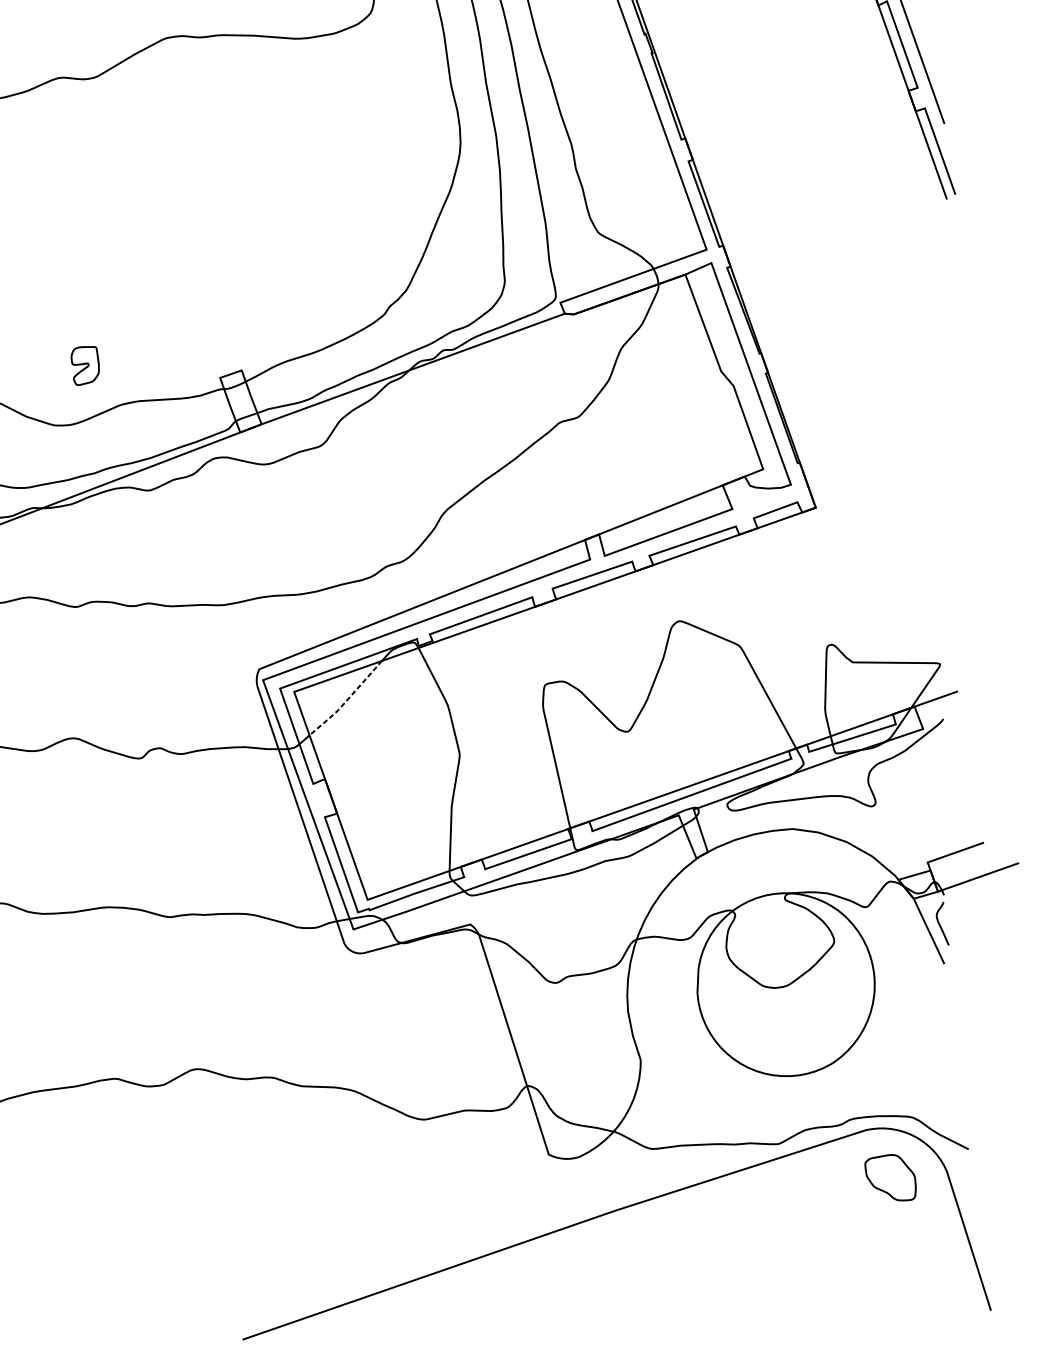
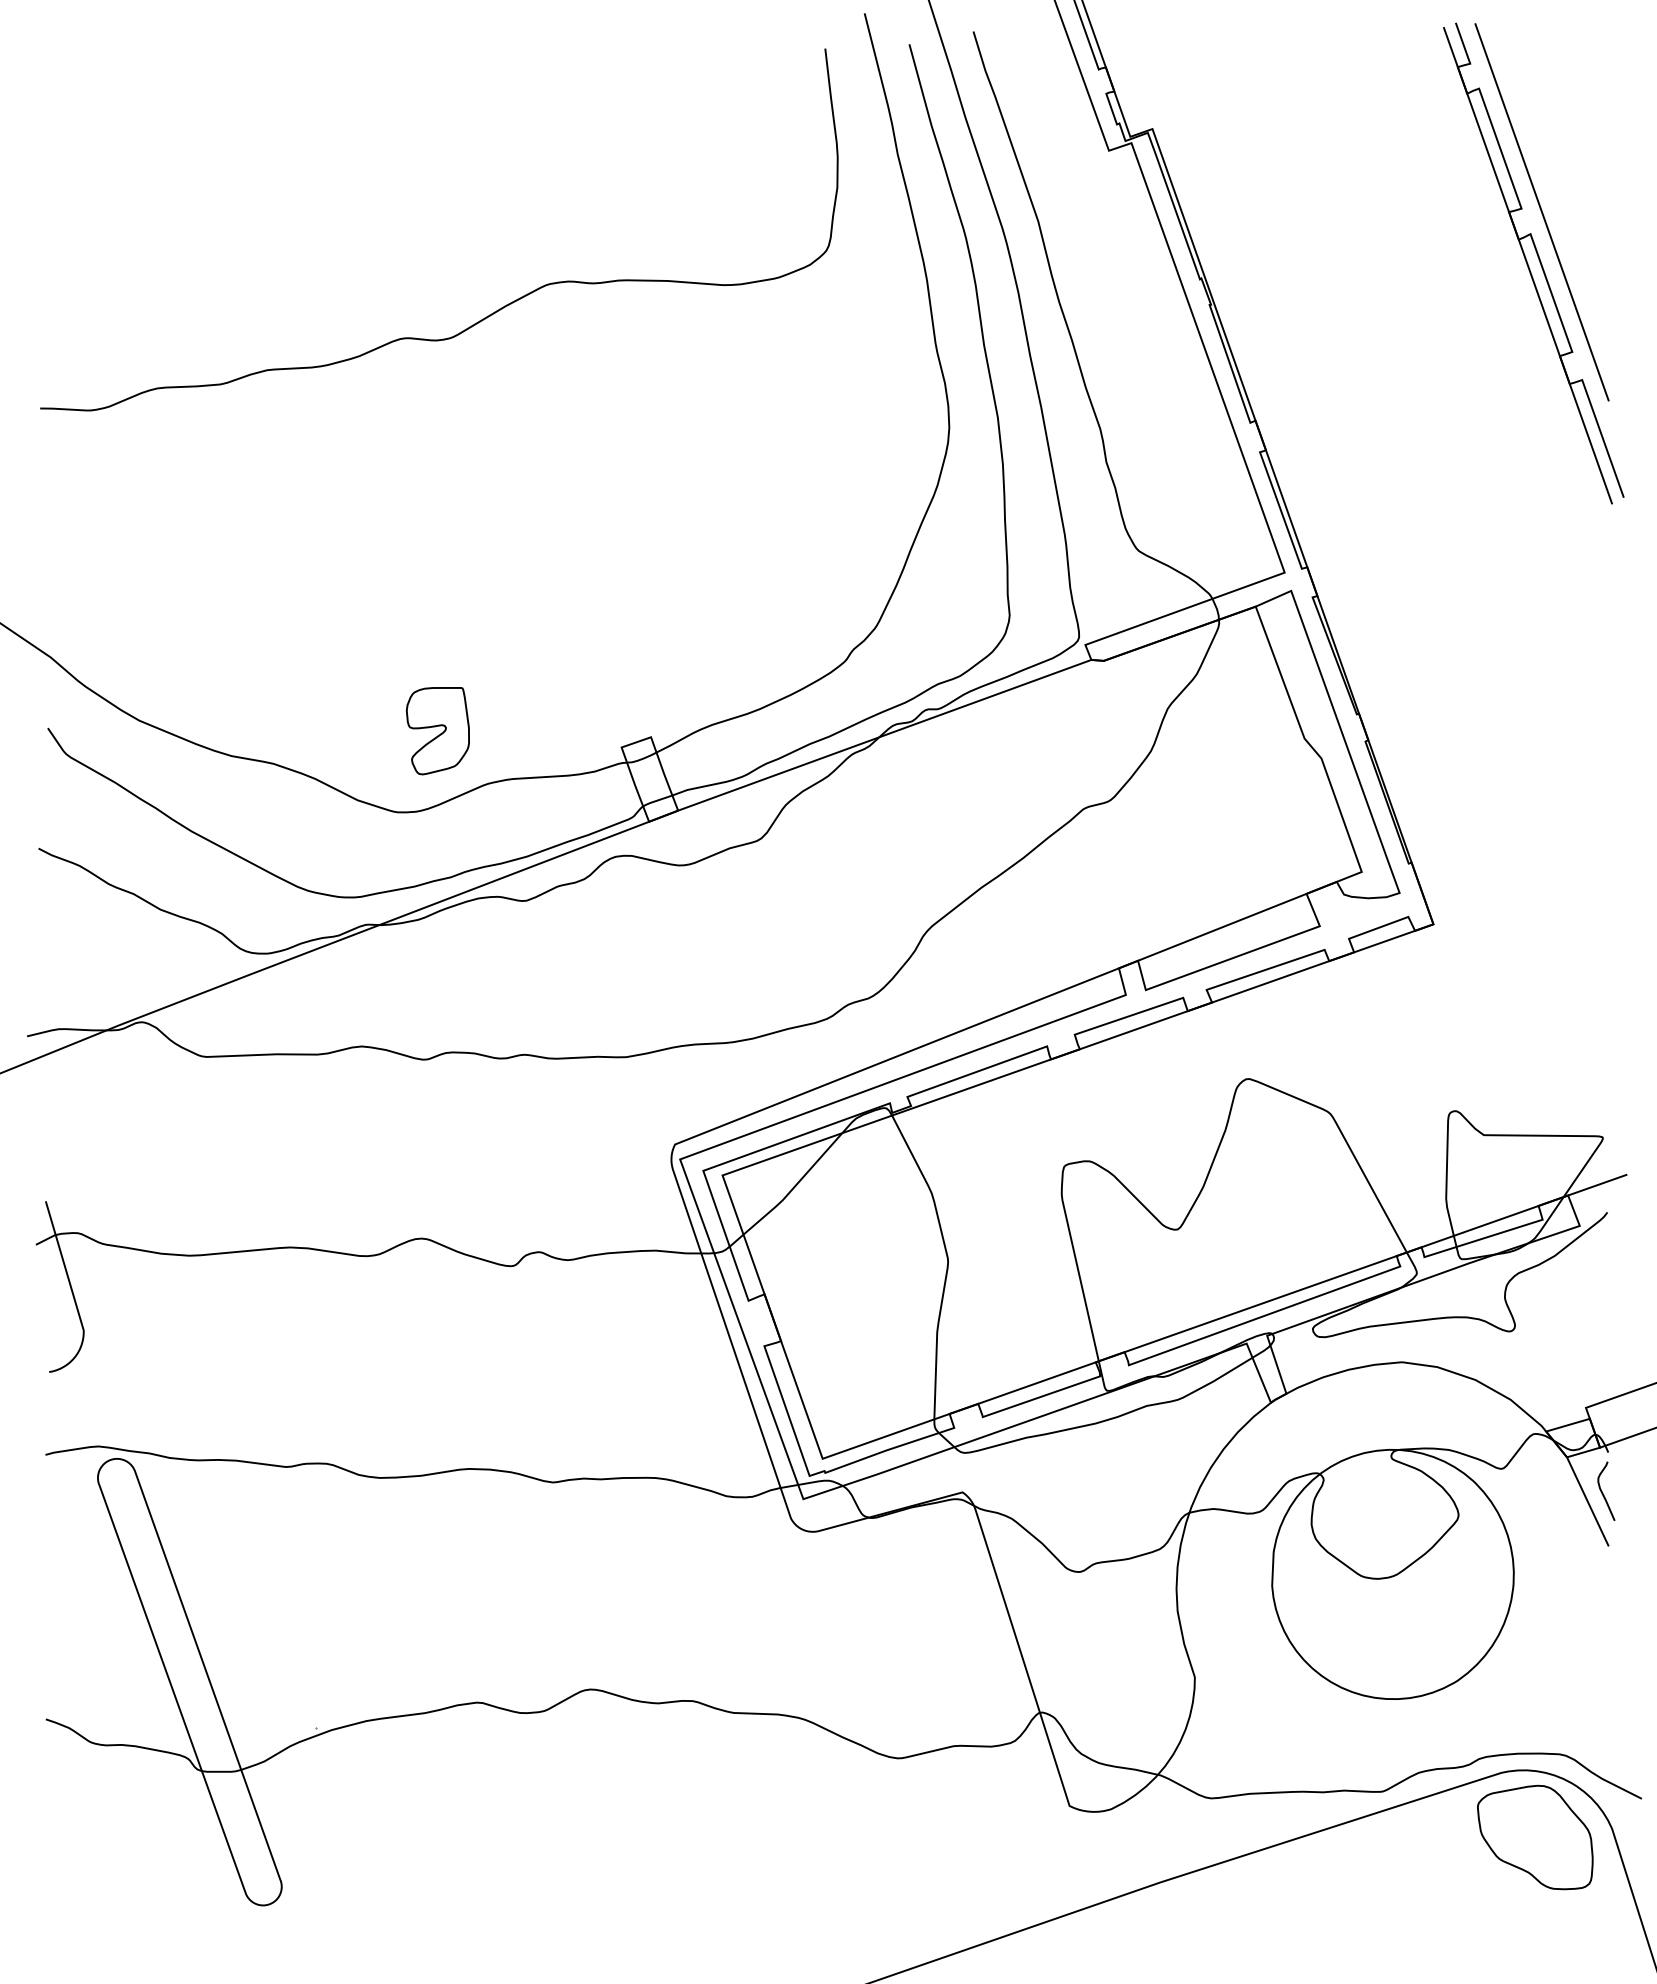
part: (85, 366) -> (437, 731), size x1.67
line: (346, 700) -> (794, 1187), dashed -> solid
part: (890, 1177) -> (1535, 1837), size x1.67

